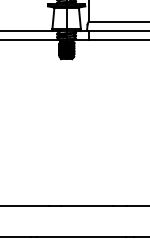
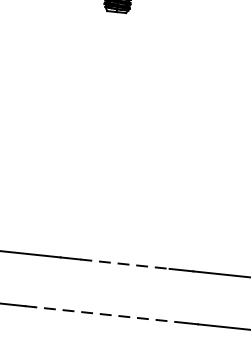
line: (87, 206) -> (125, 264), solid -> dashed
line: (81, 236) -> (110, 314), solid -> dashed

